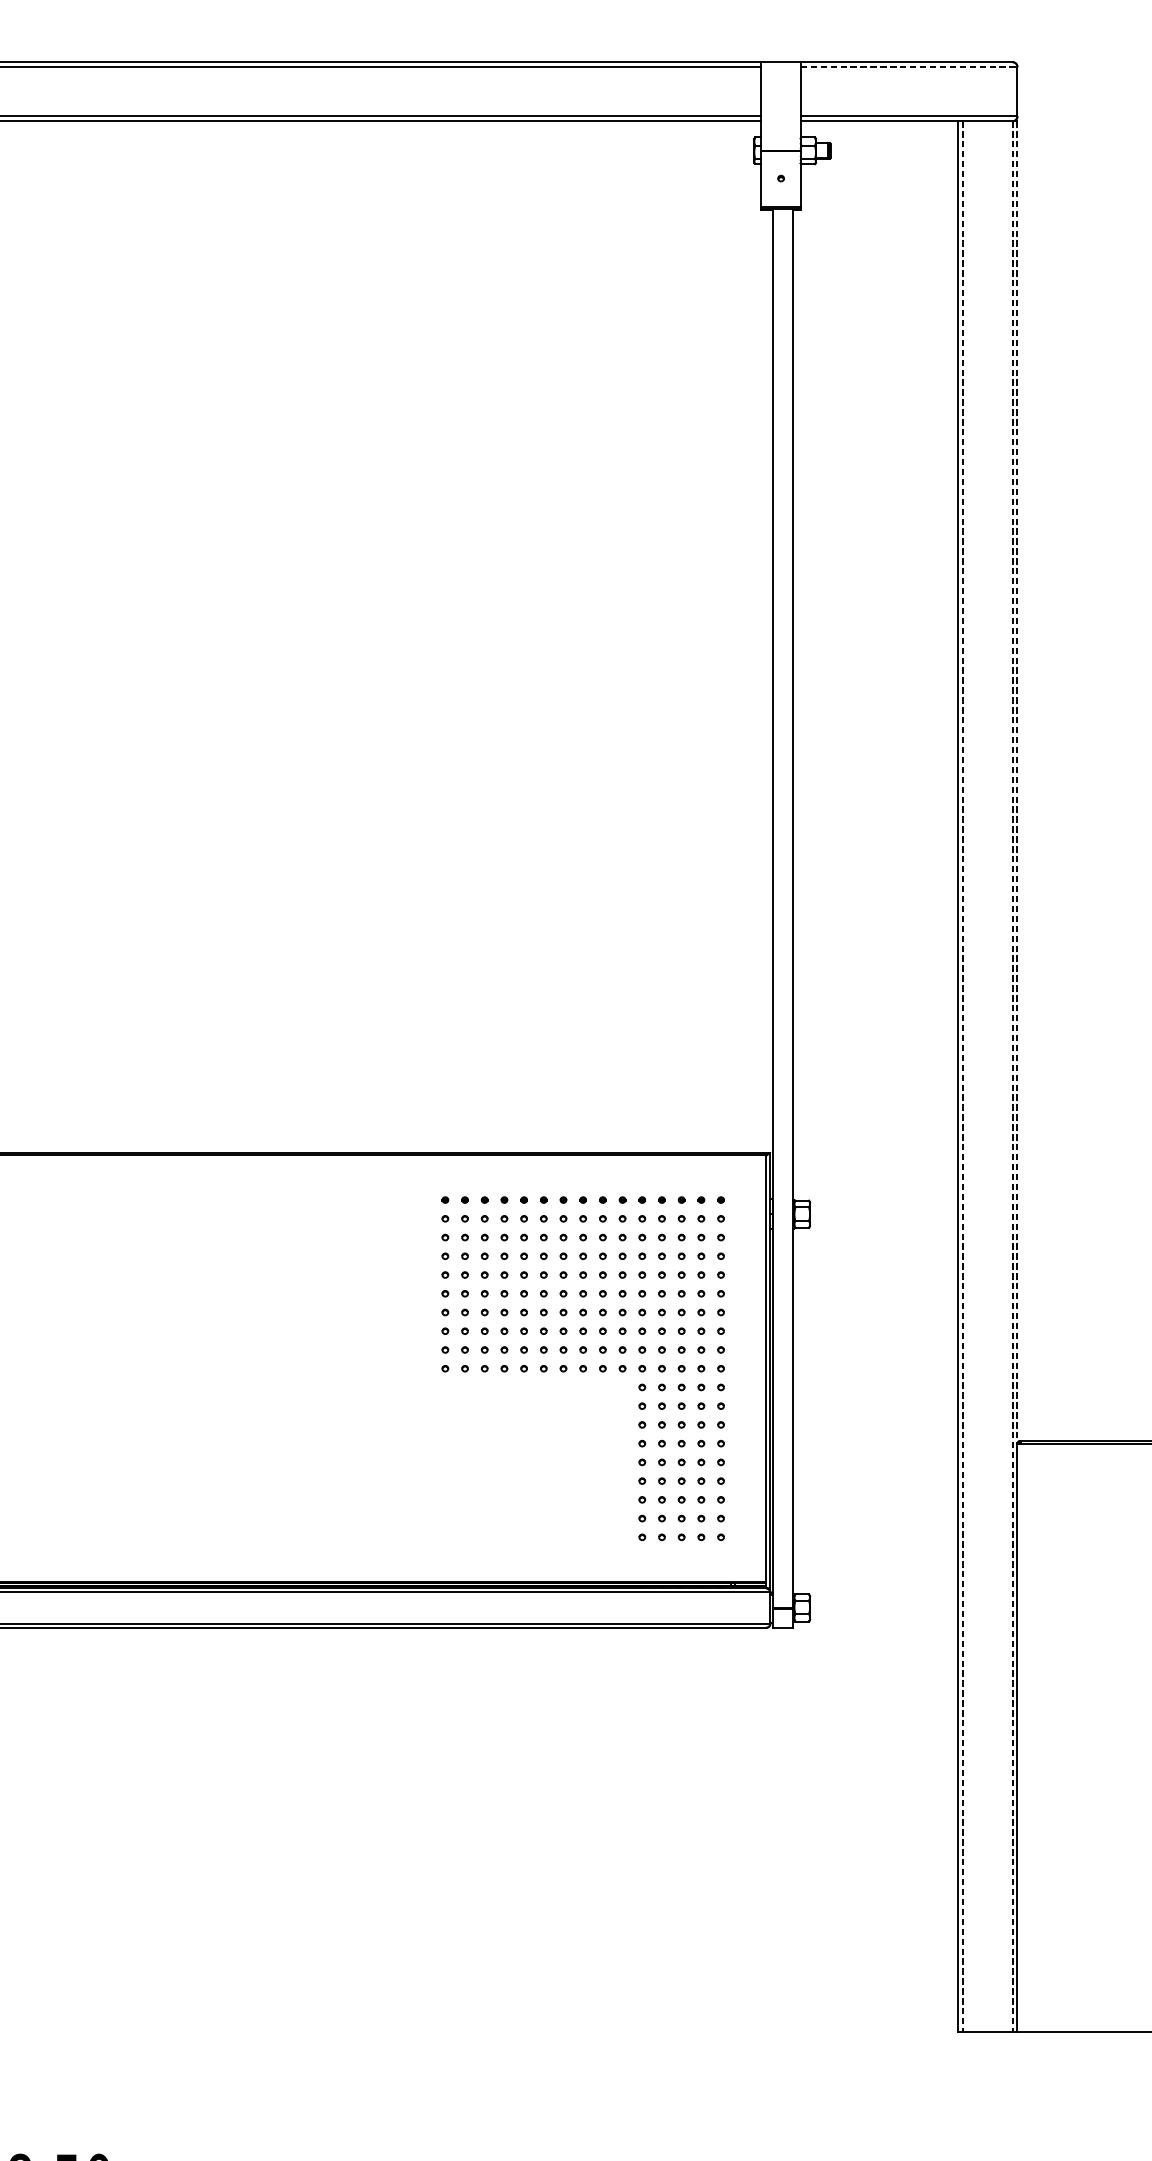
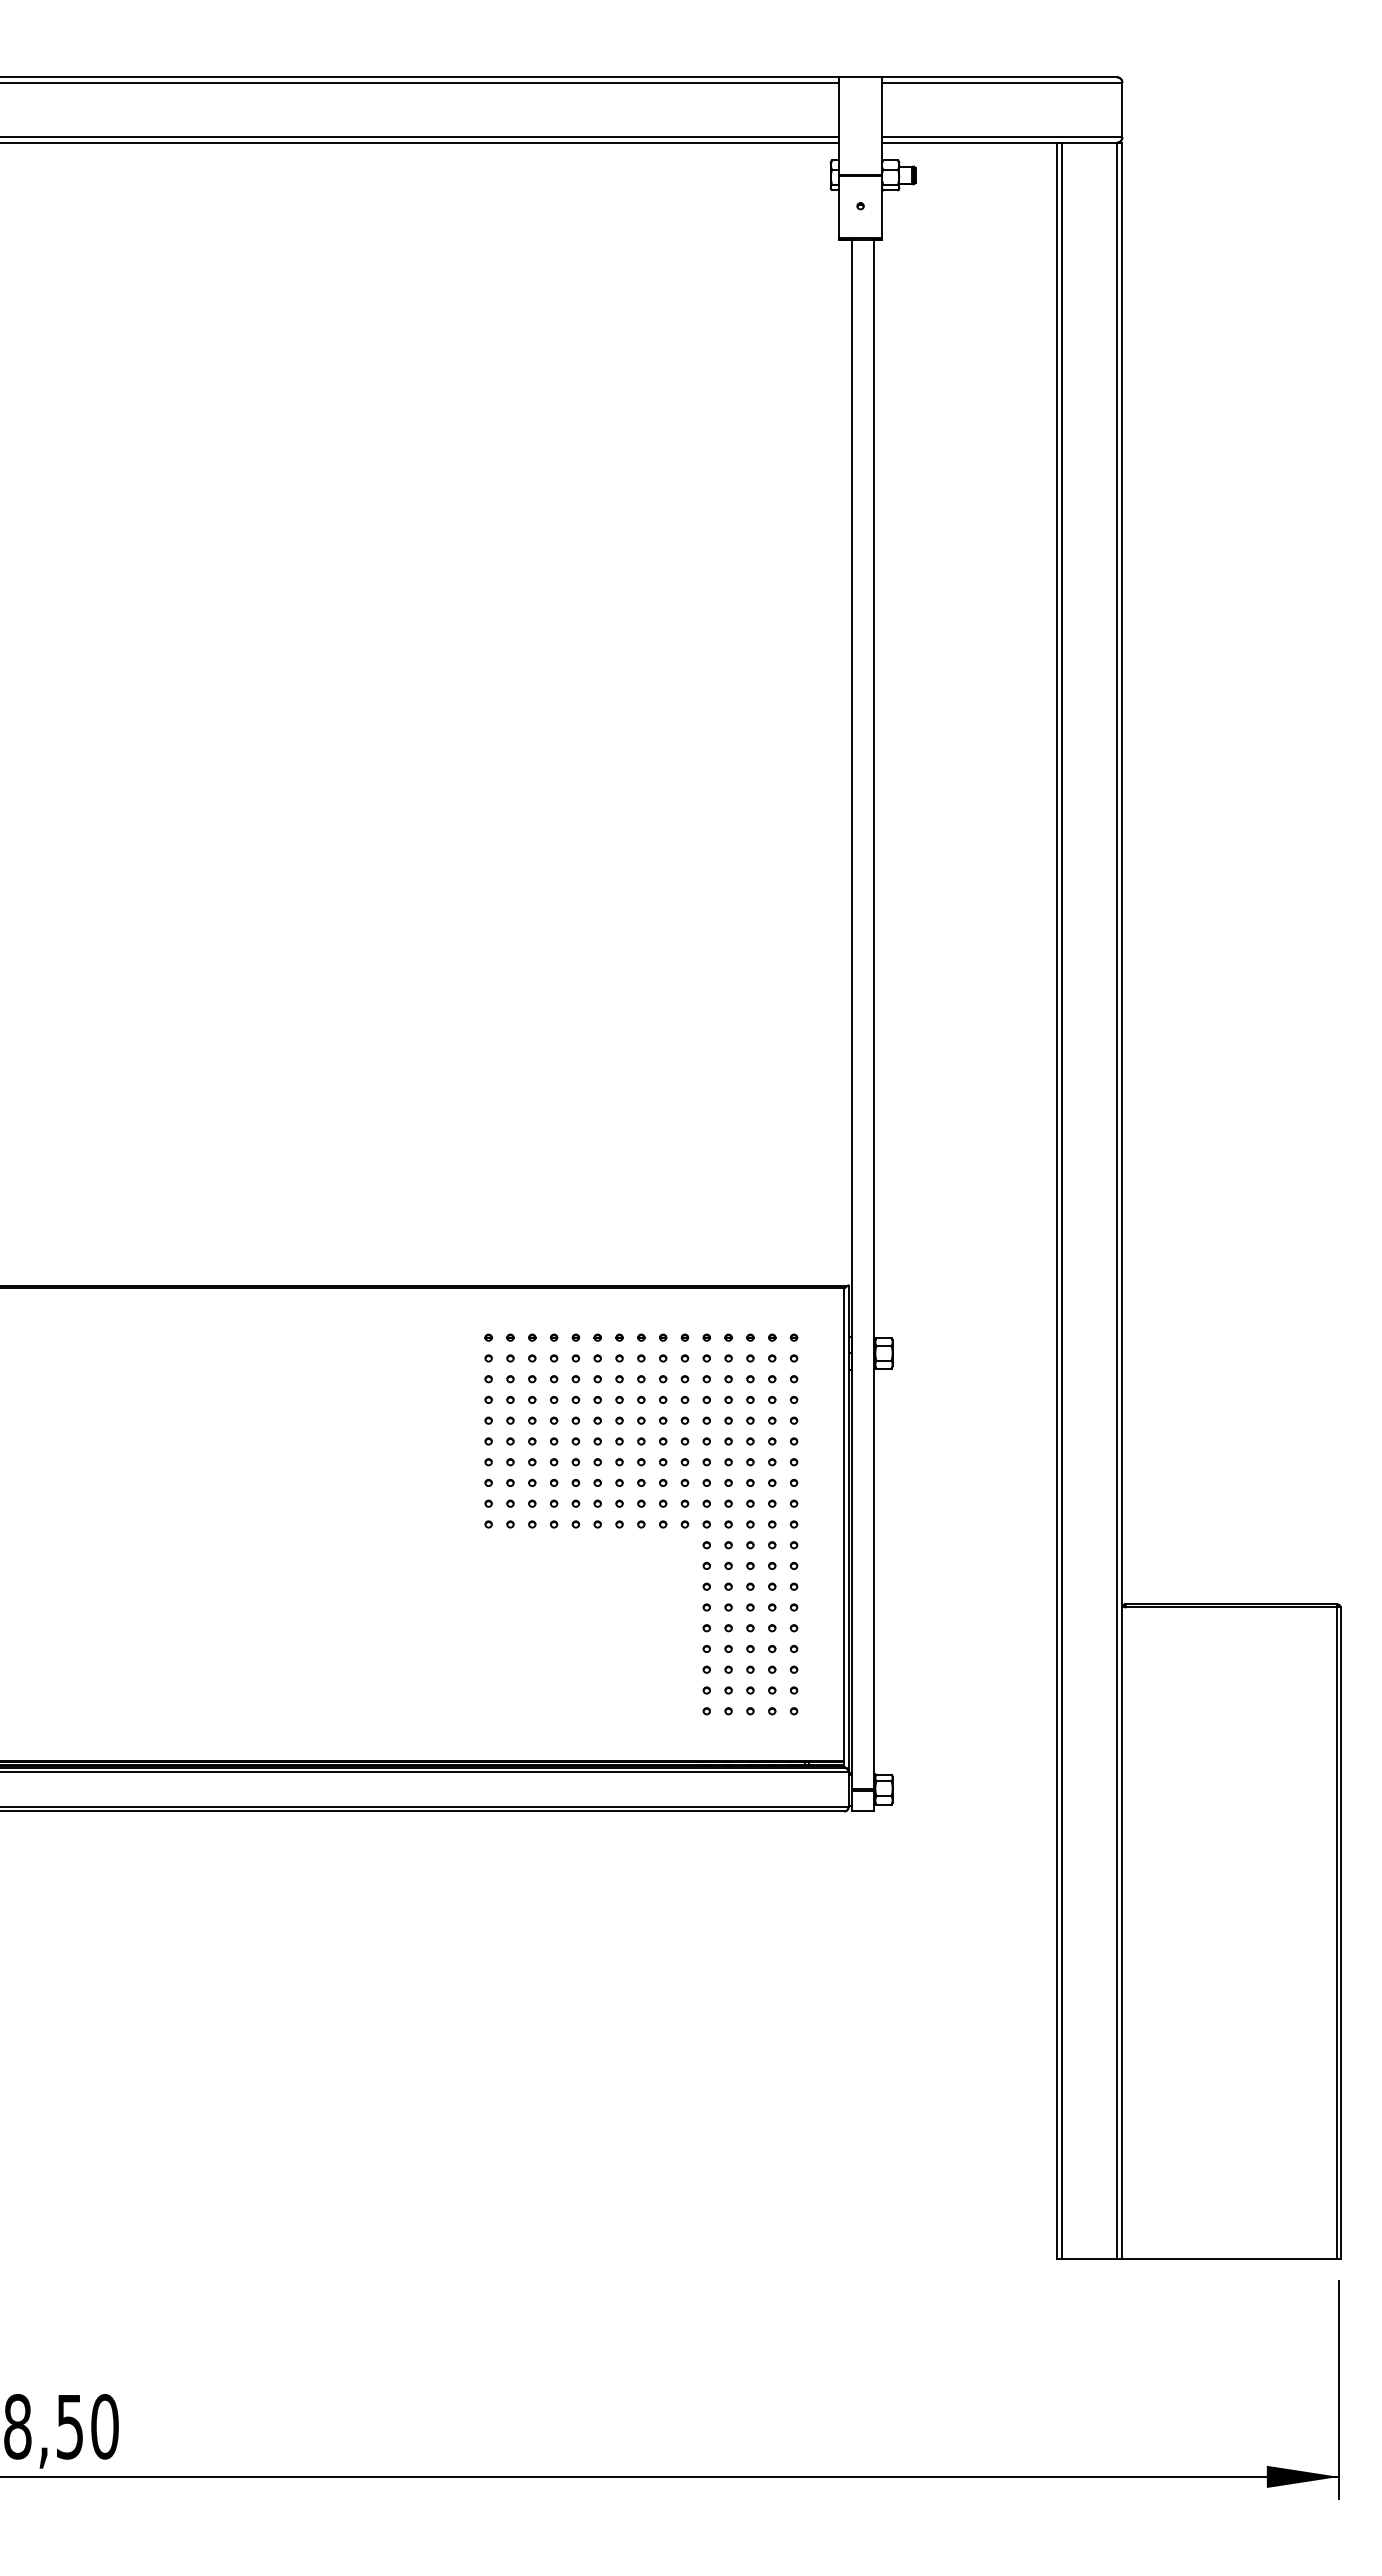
line: (909, 66) -> (1002, 82), dashed -> solid
line: (1017, 782) -> (1122, 875), dashed -> solid
line: (963, 1077) -> (1062, 1201), dashed -> solid
line: (1012, 1077) -> (1116, 1201), dashed -> solid

